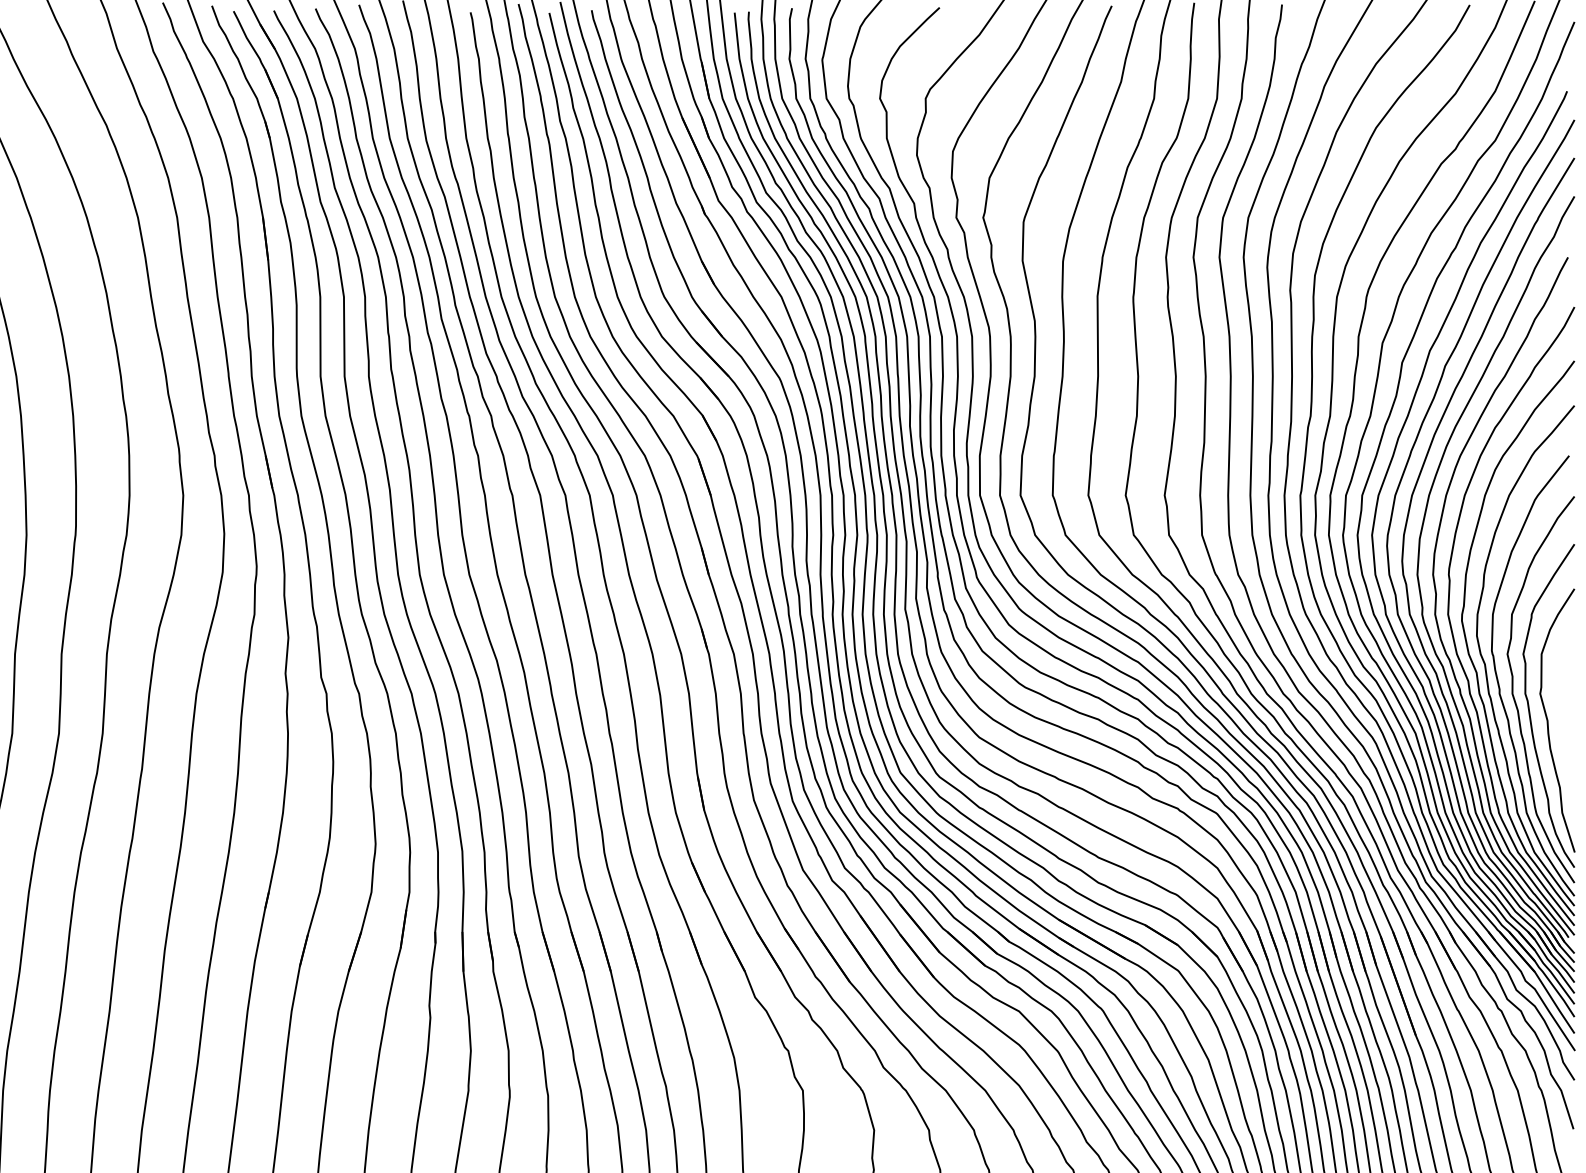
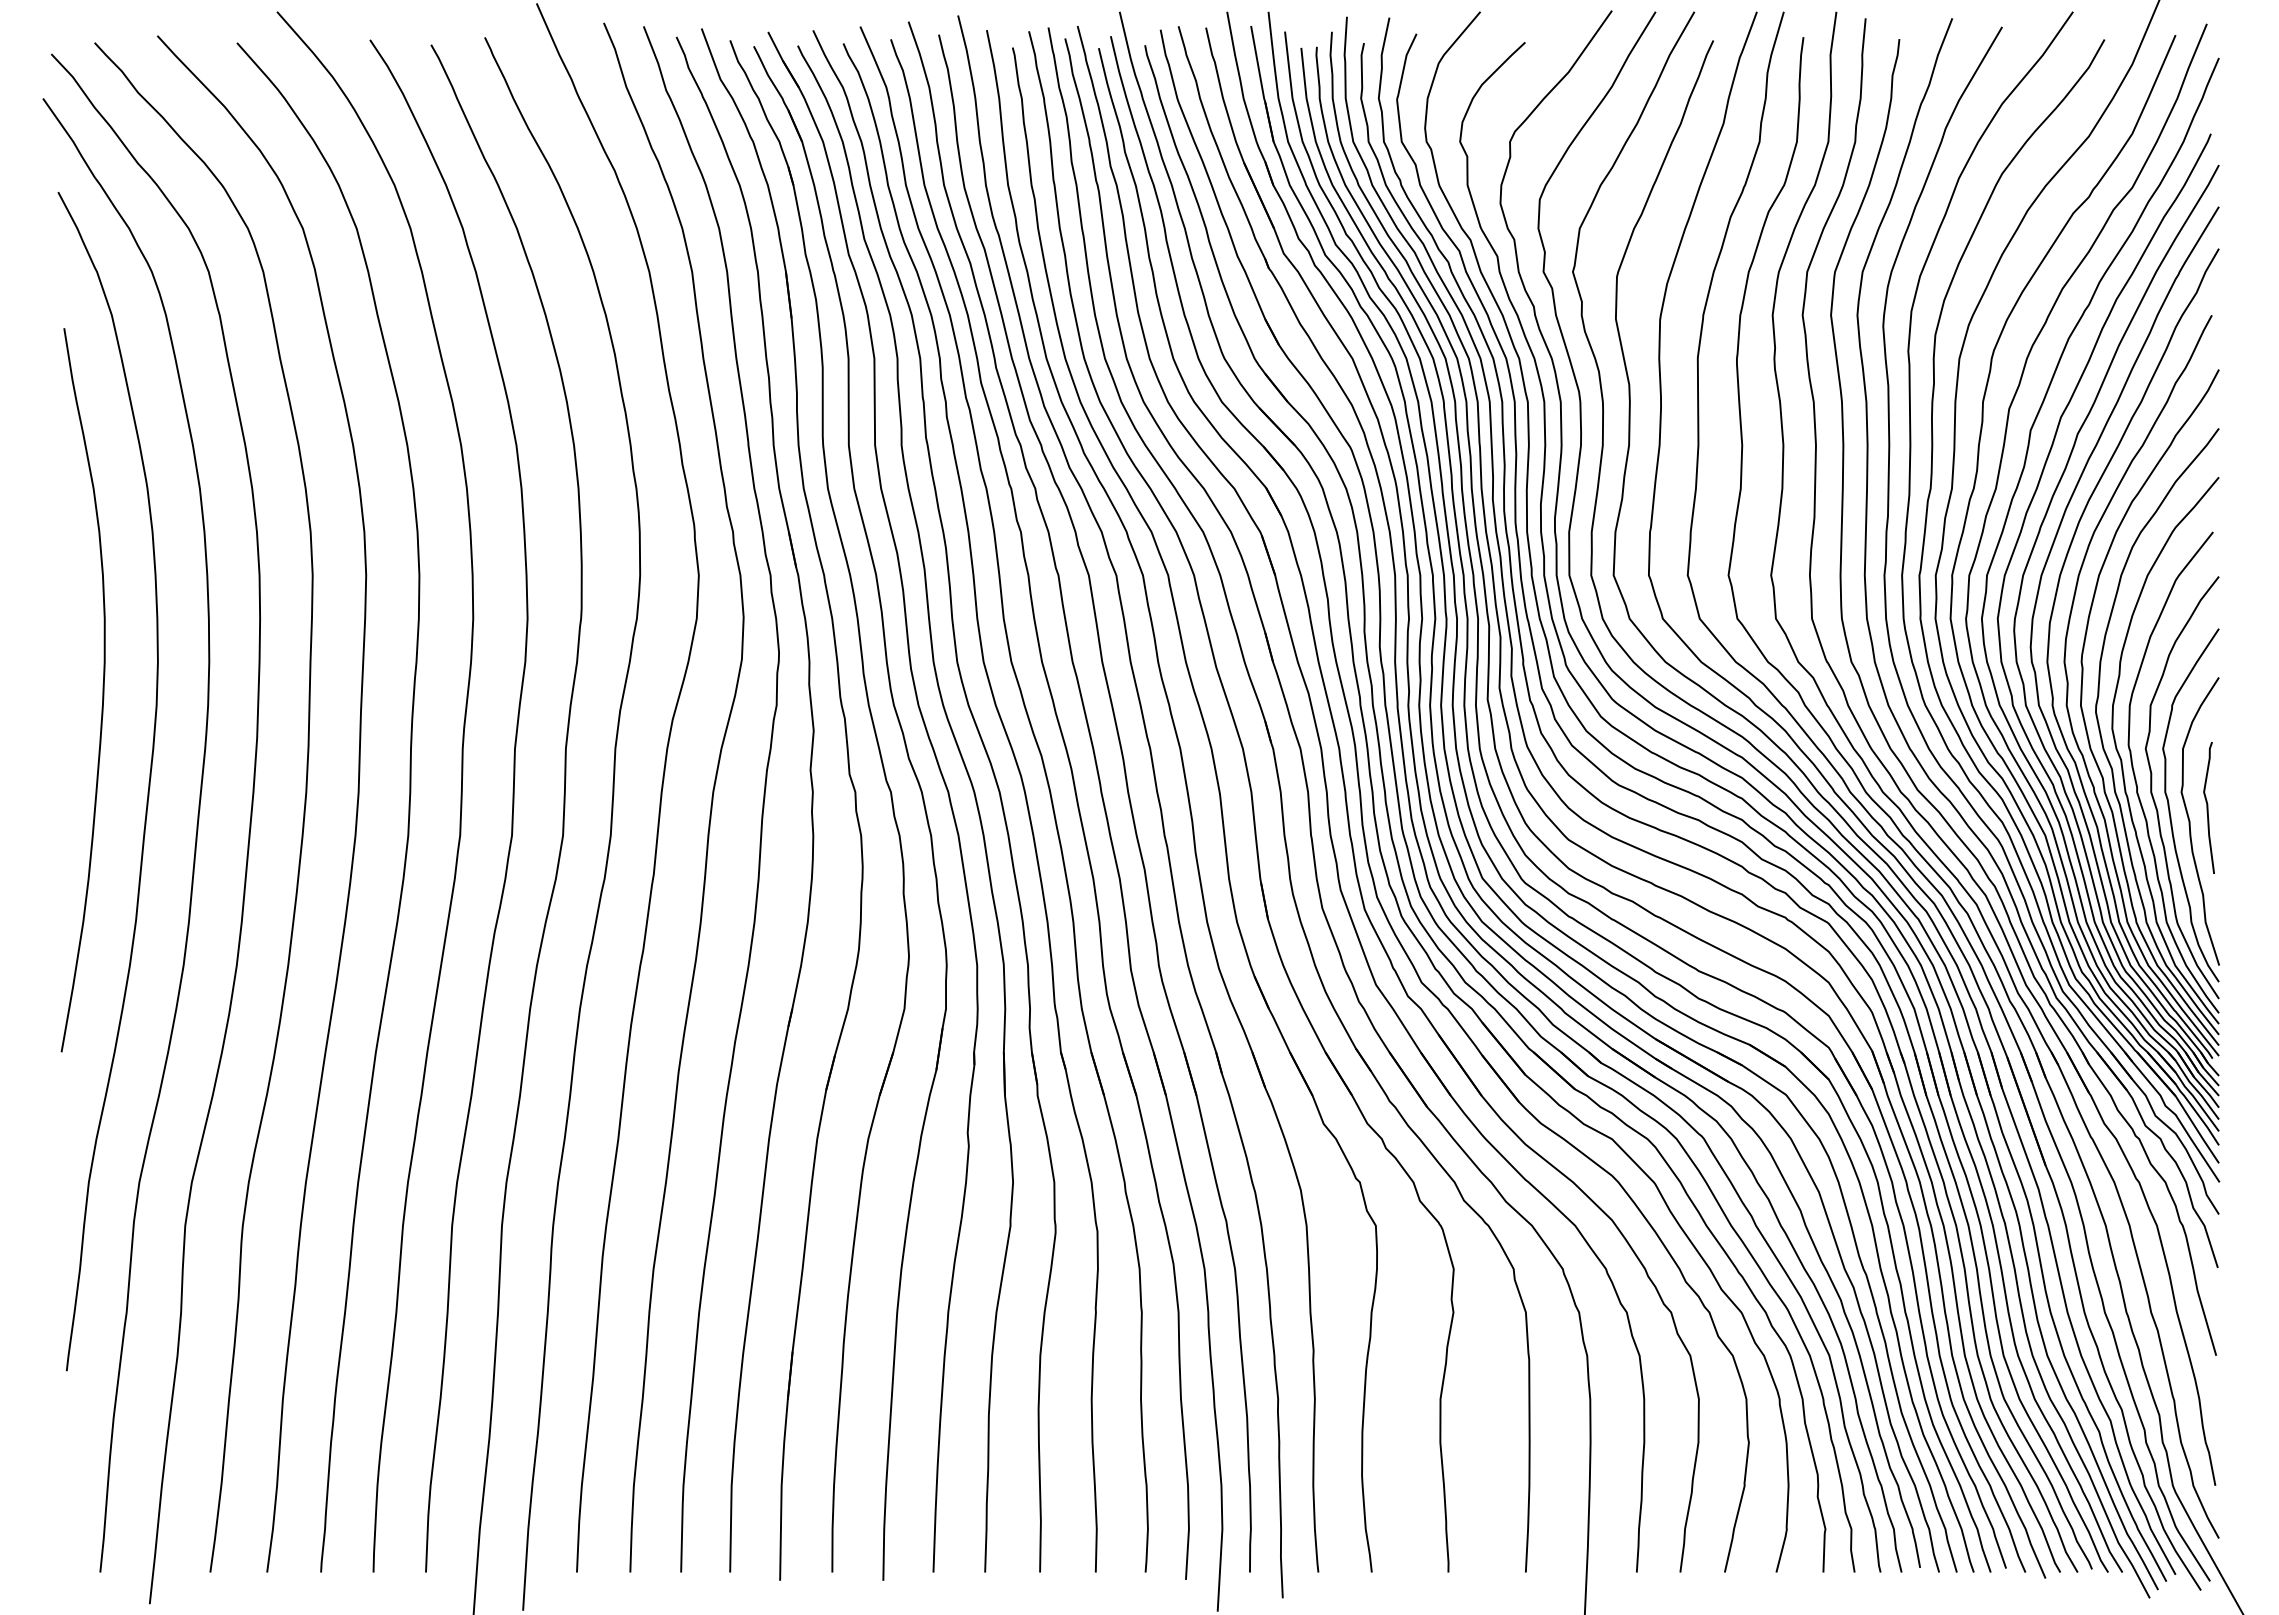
curve: (1564, 707) -> (2208, 807), added

